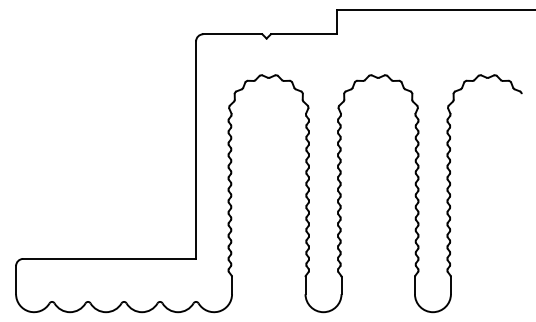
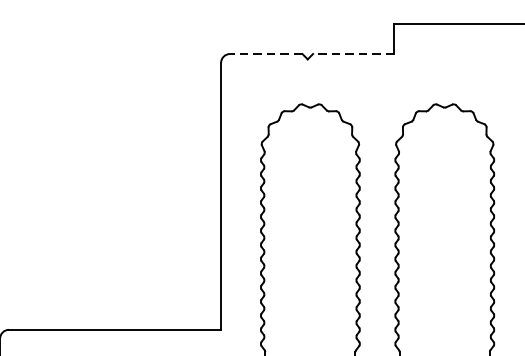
line: (232, 34) -> (265, 54), solid -> dashed
line: (303, 34) -> (353, 54), solid -> dashed

